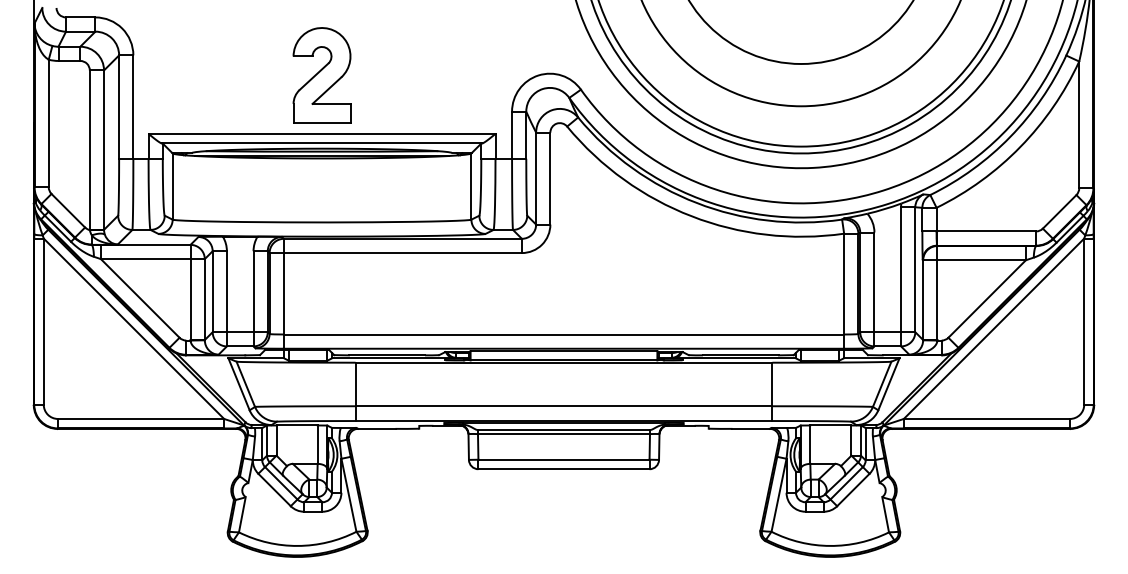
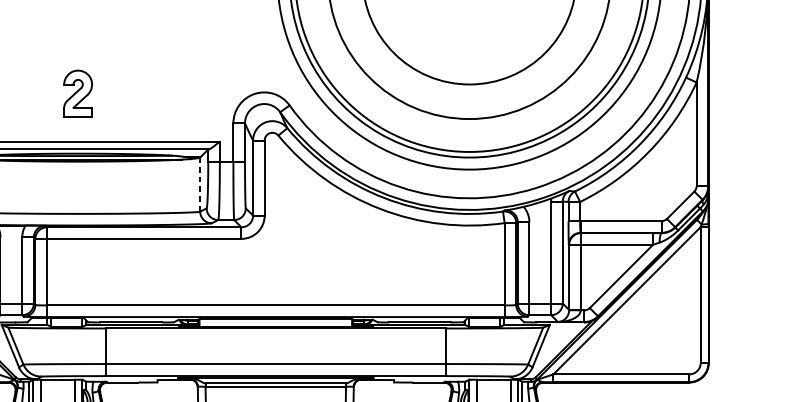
part: (321, 75) -> (77, 93), size x0.6
line: (471, 187) -> (200, 185), solid -> dashed

